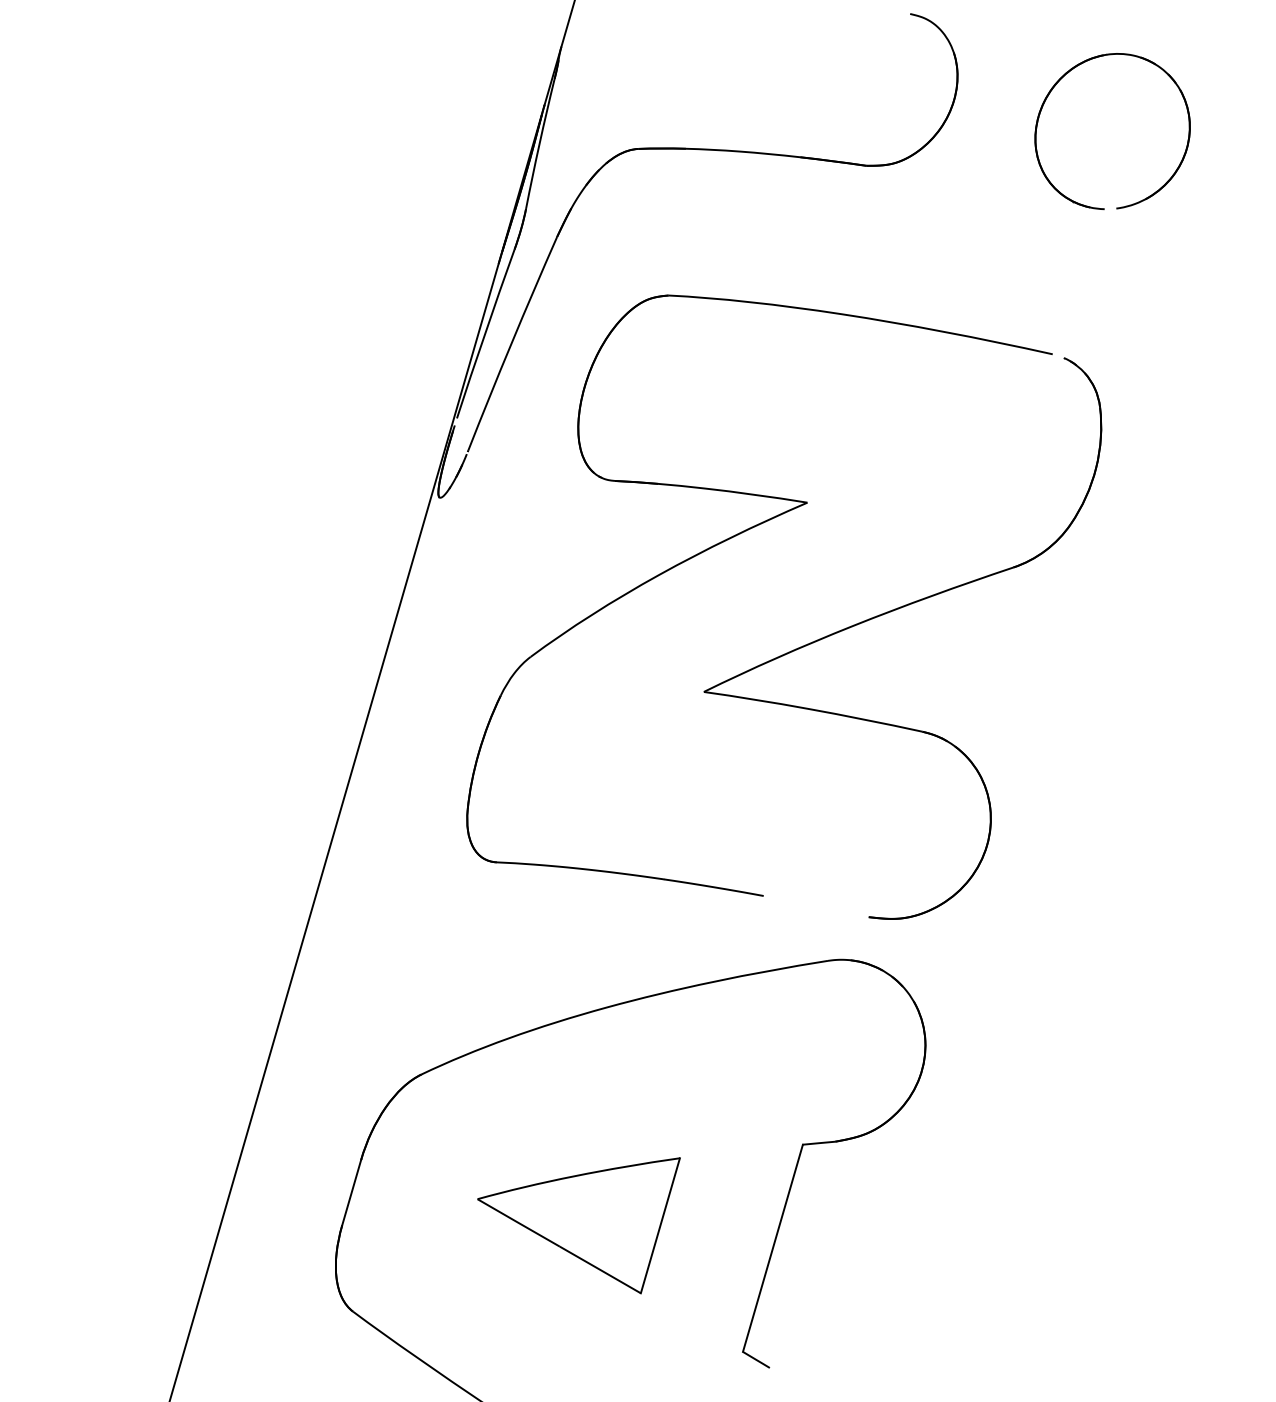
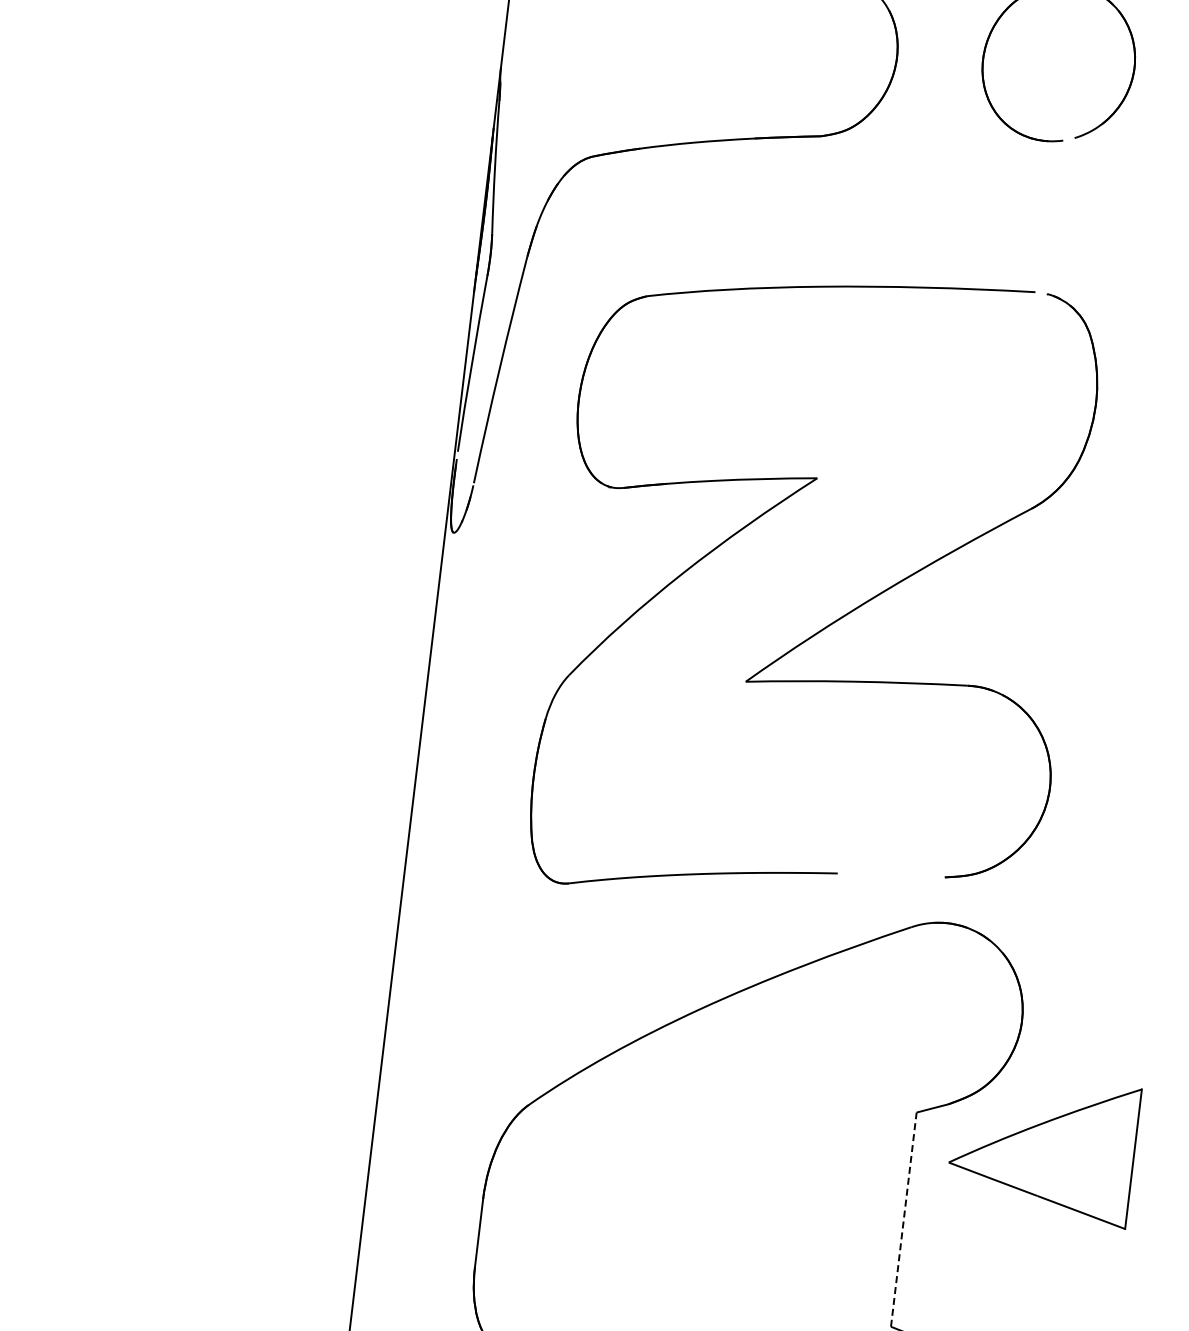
part: (578, 1225) -> (1052, 1172), moved
line: (772, 1248) -> (903, 1219), solid -> dashed

